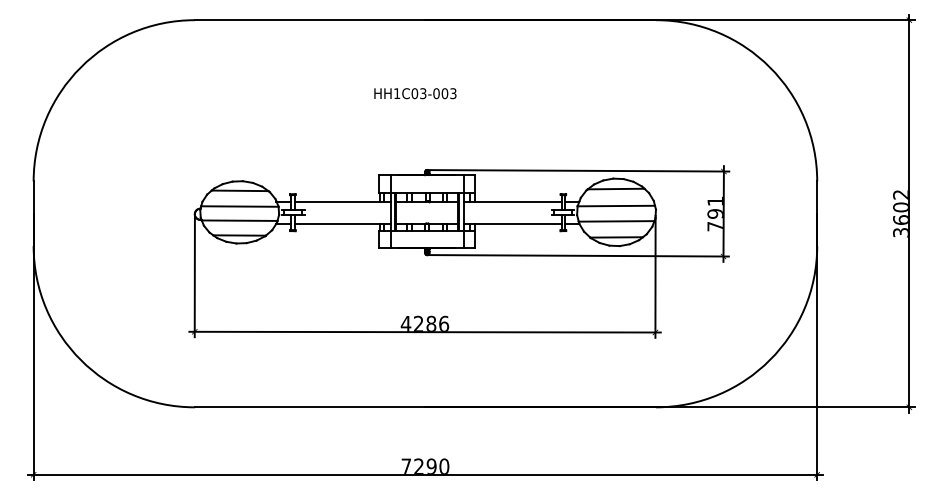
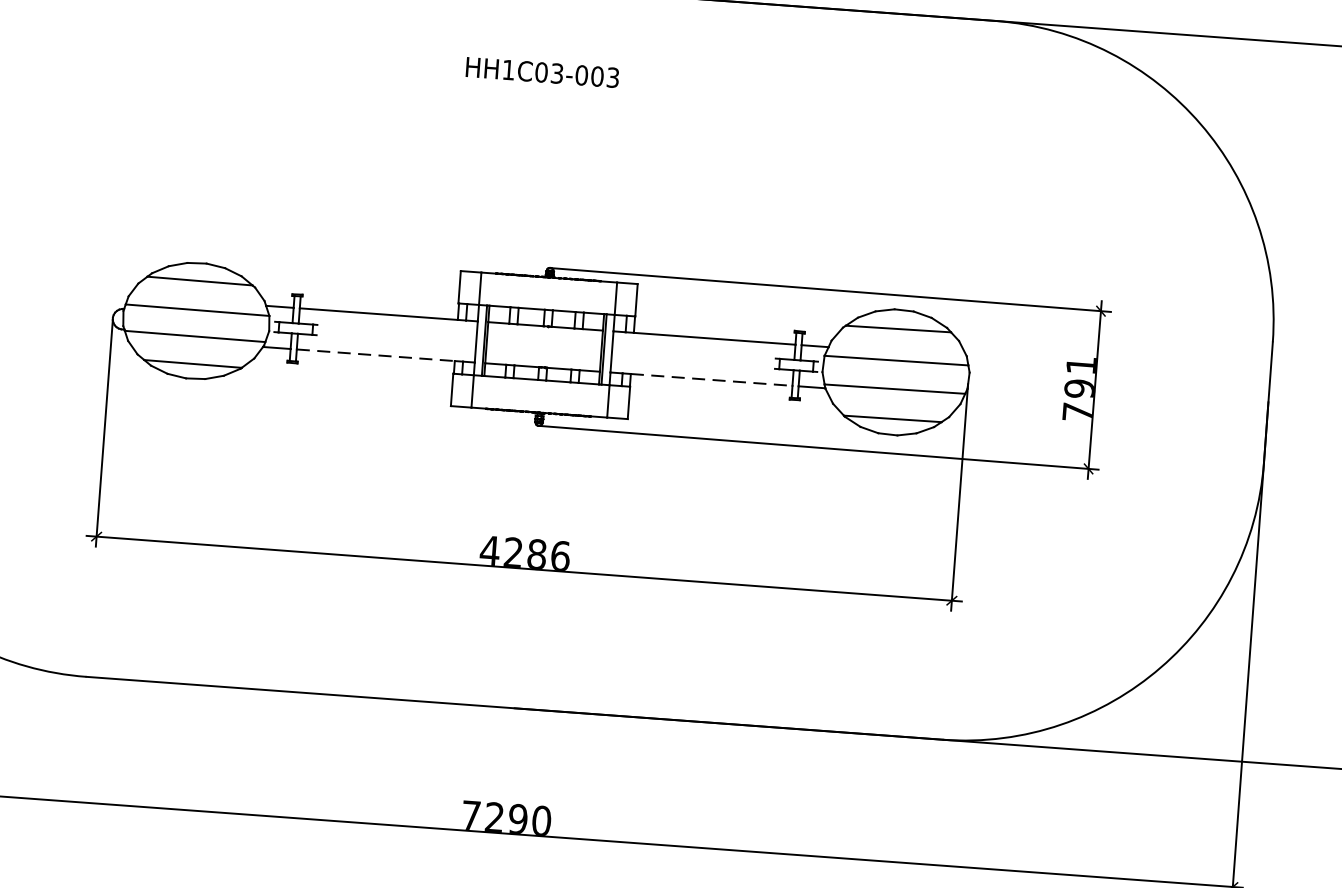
text: (415, 93) -> (542, 72), moved
line: (337, 223) -> (376, 354), solid -> dashed
line: (518, 223) -> (712, 379), solid -> dashed

